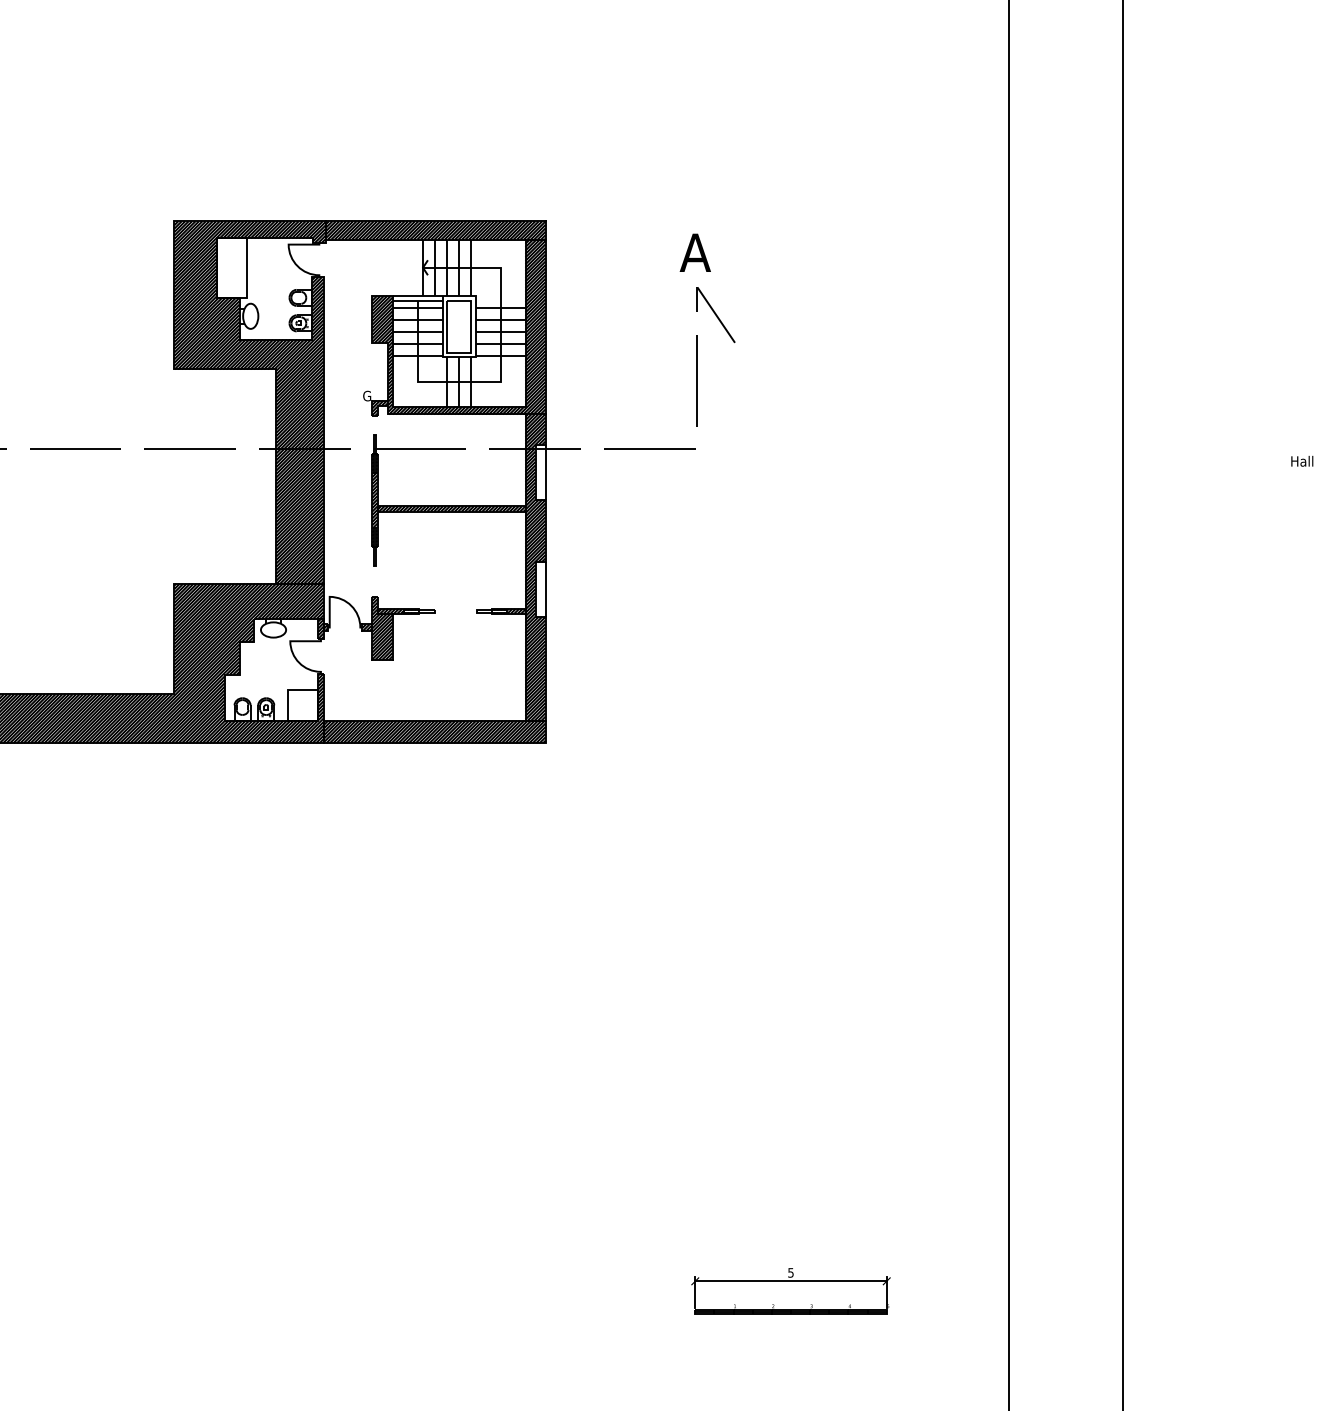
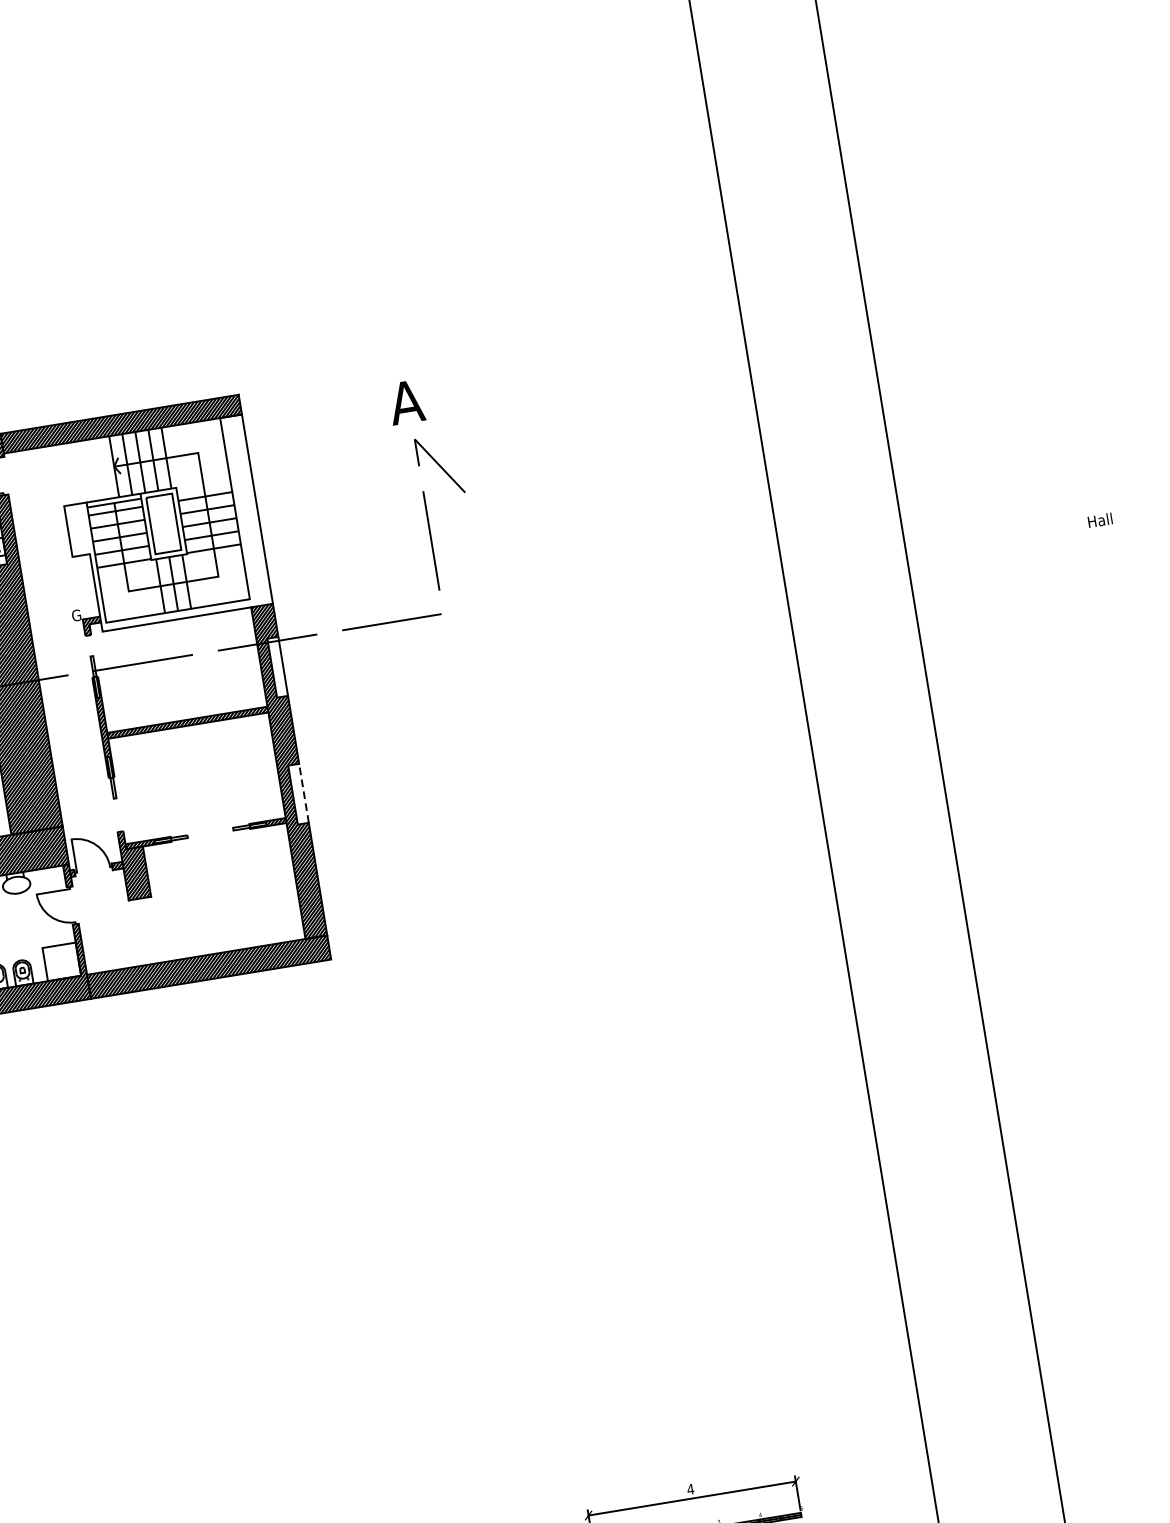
hatch: (458, 326) -> (163, 524), removed
line: (545, 589) -> (303, 793), solid -> dashed
text: (790, 1272) -> (690, 1489), 5 -> 4

